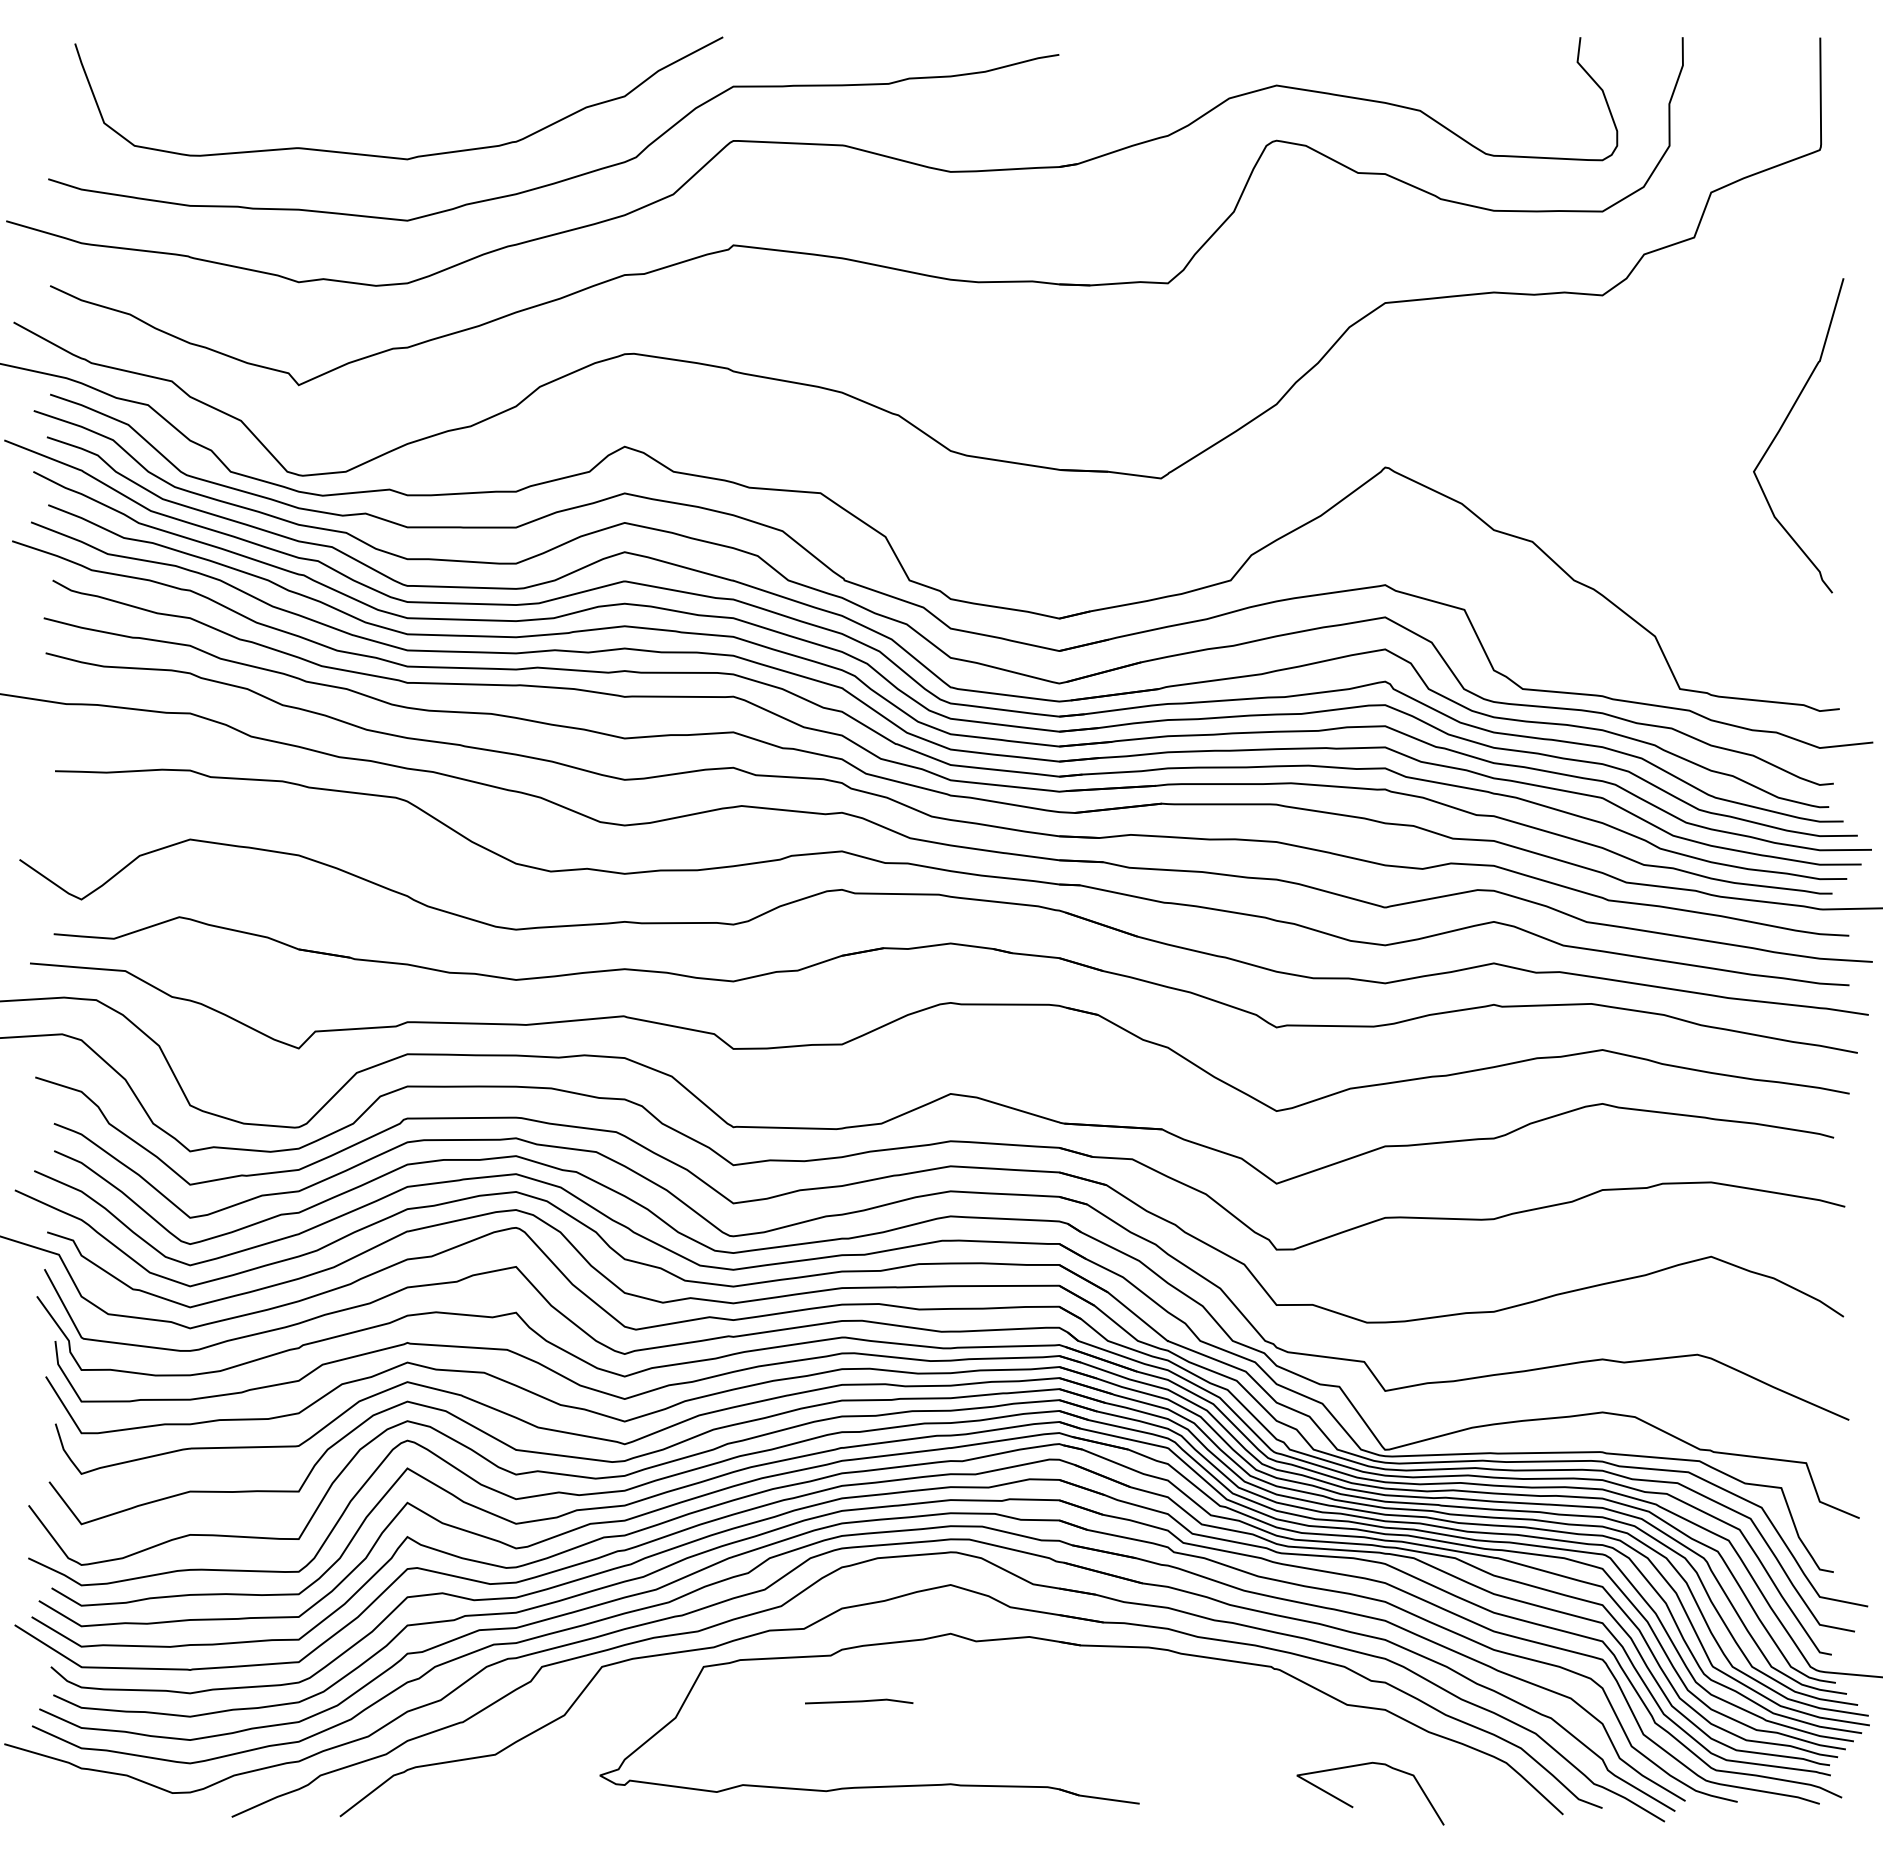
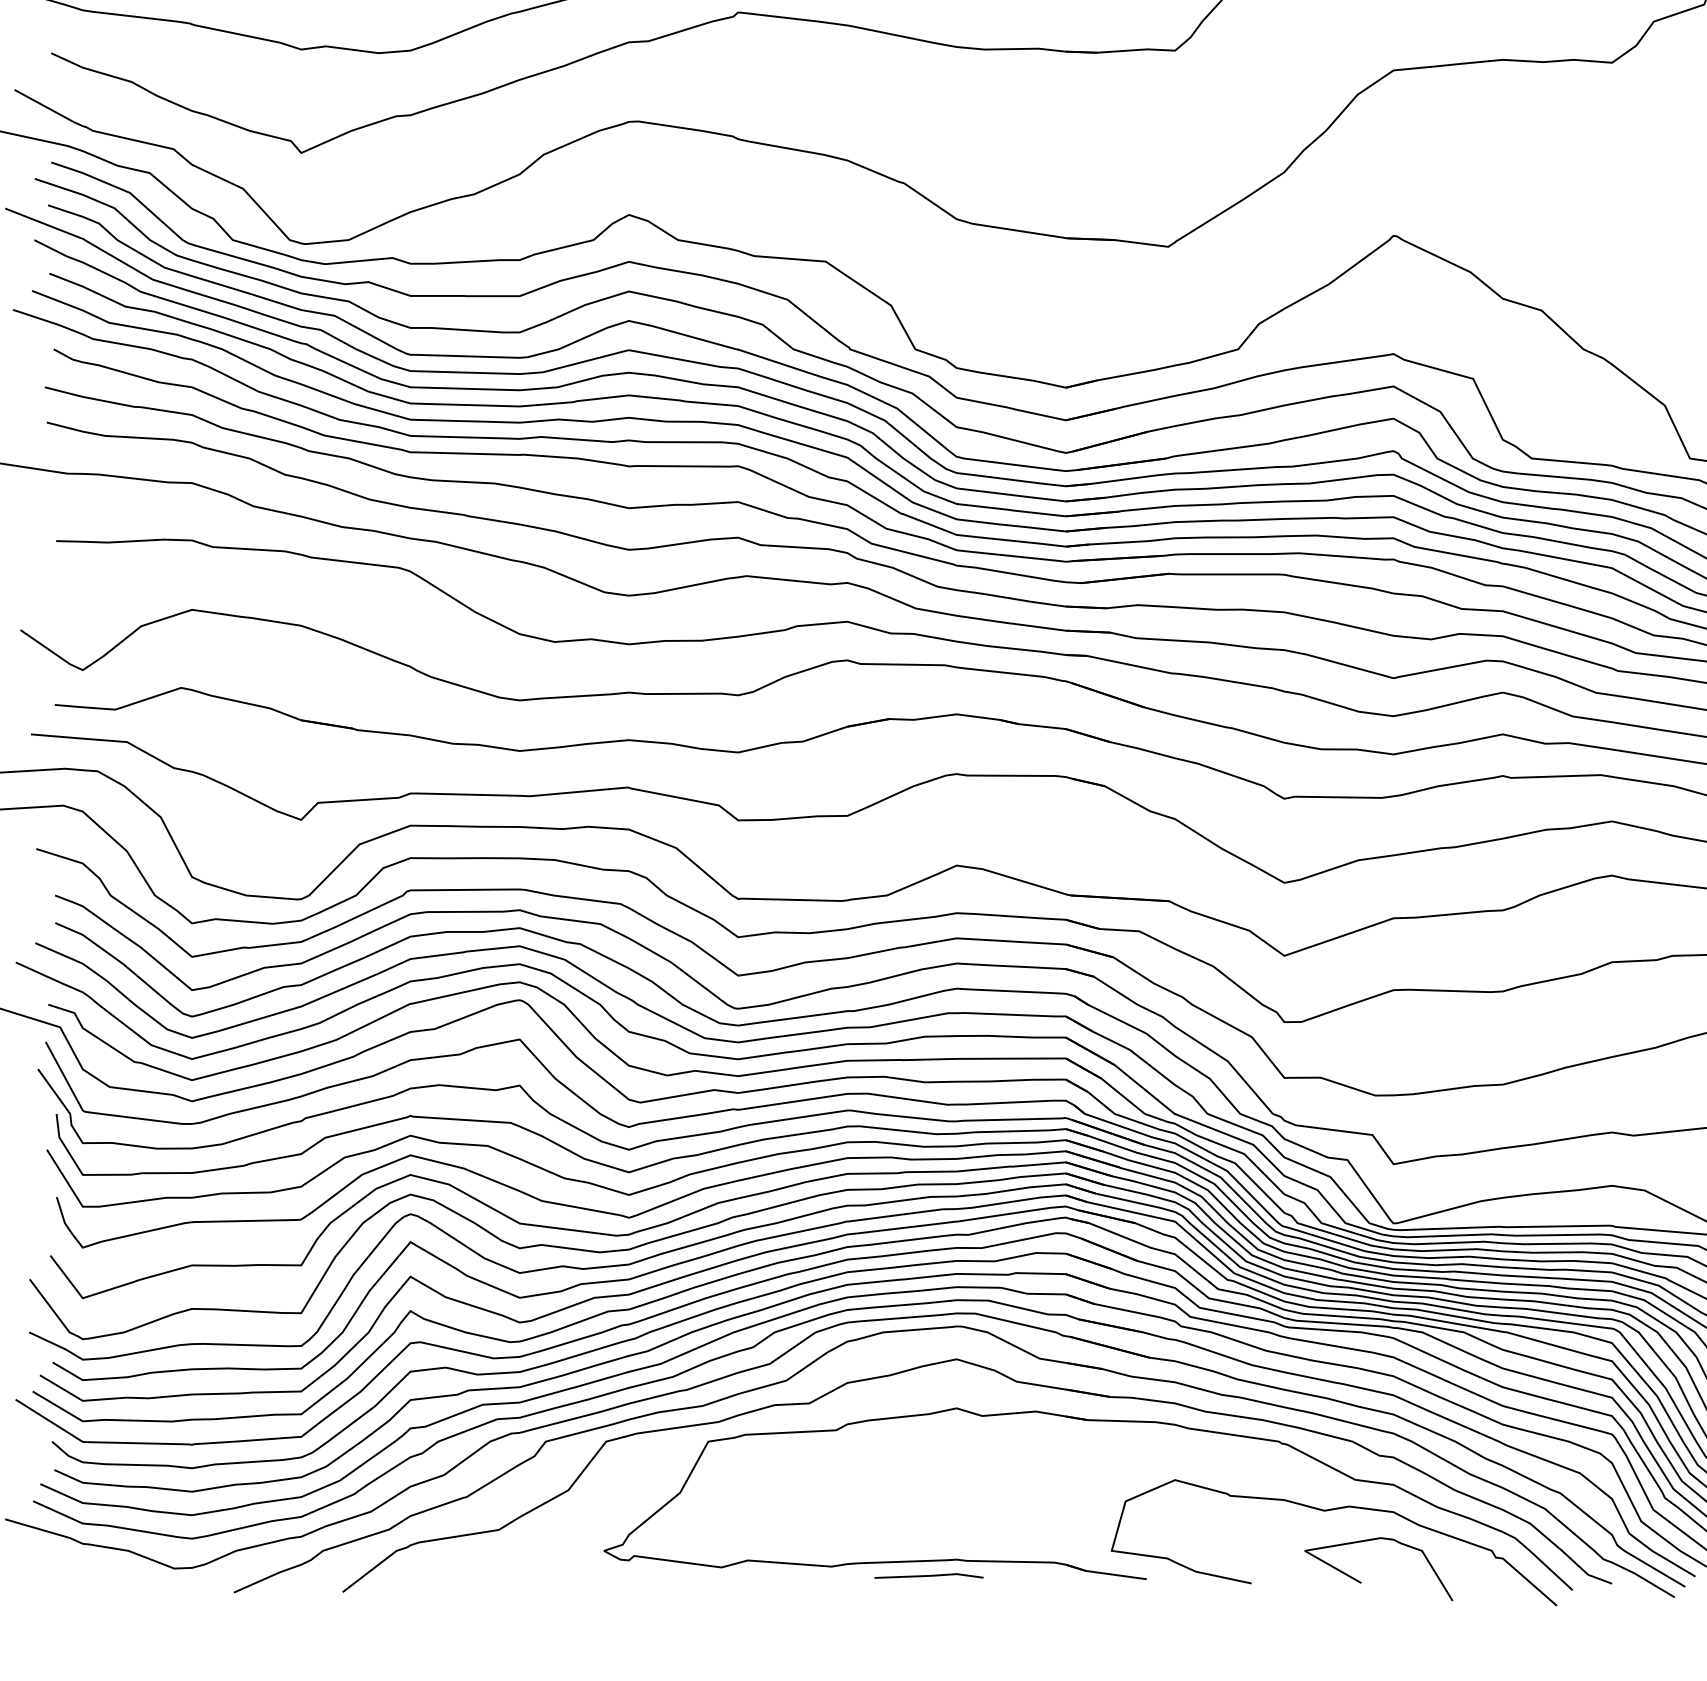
line: (859, 1701) -> (929, 1575), moved
curve: (1318, 1736) -> (1326, 1511), added

